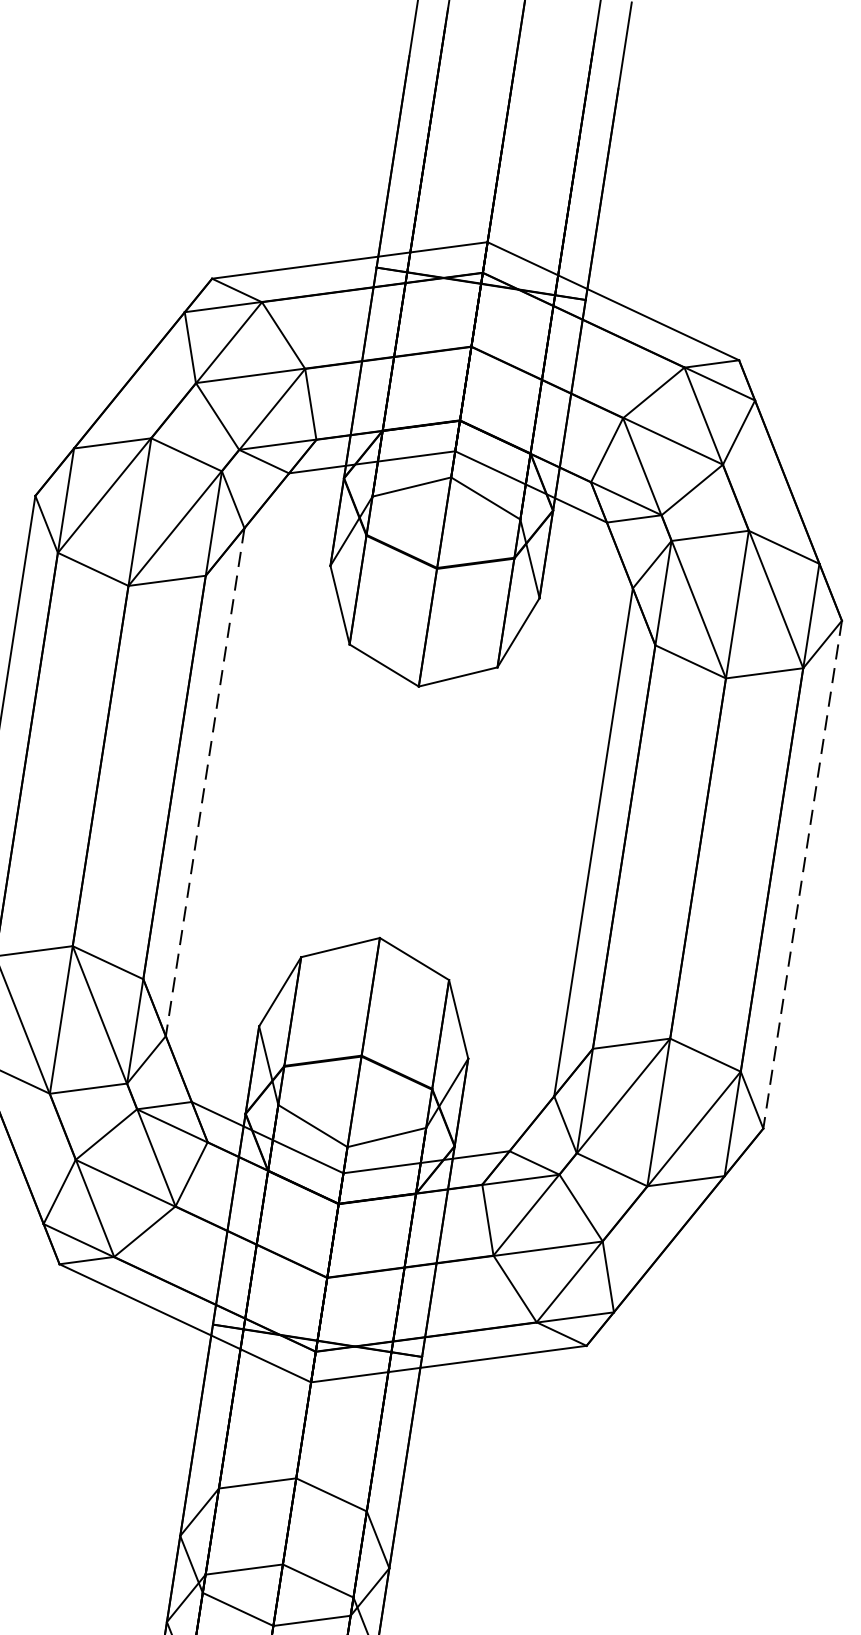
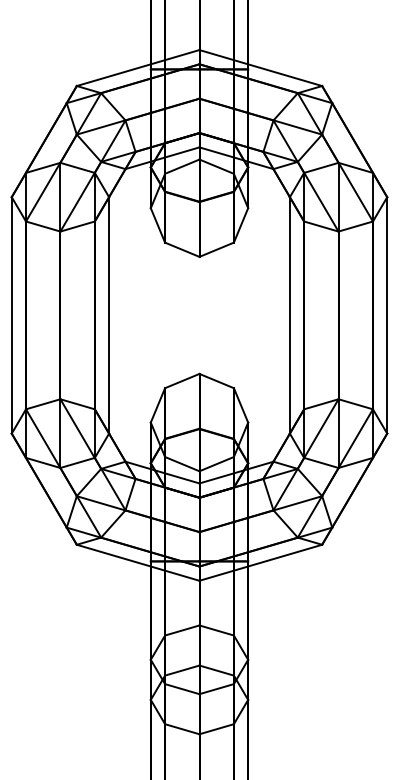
line: (205, 782) -> (109, 315), dashed -> solid
line: (803, 874) -> (387, 315), dashed -> solid

